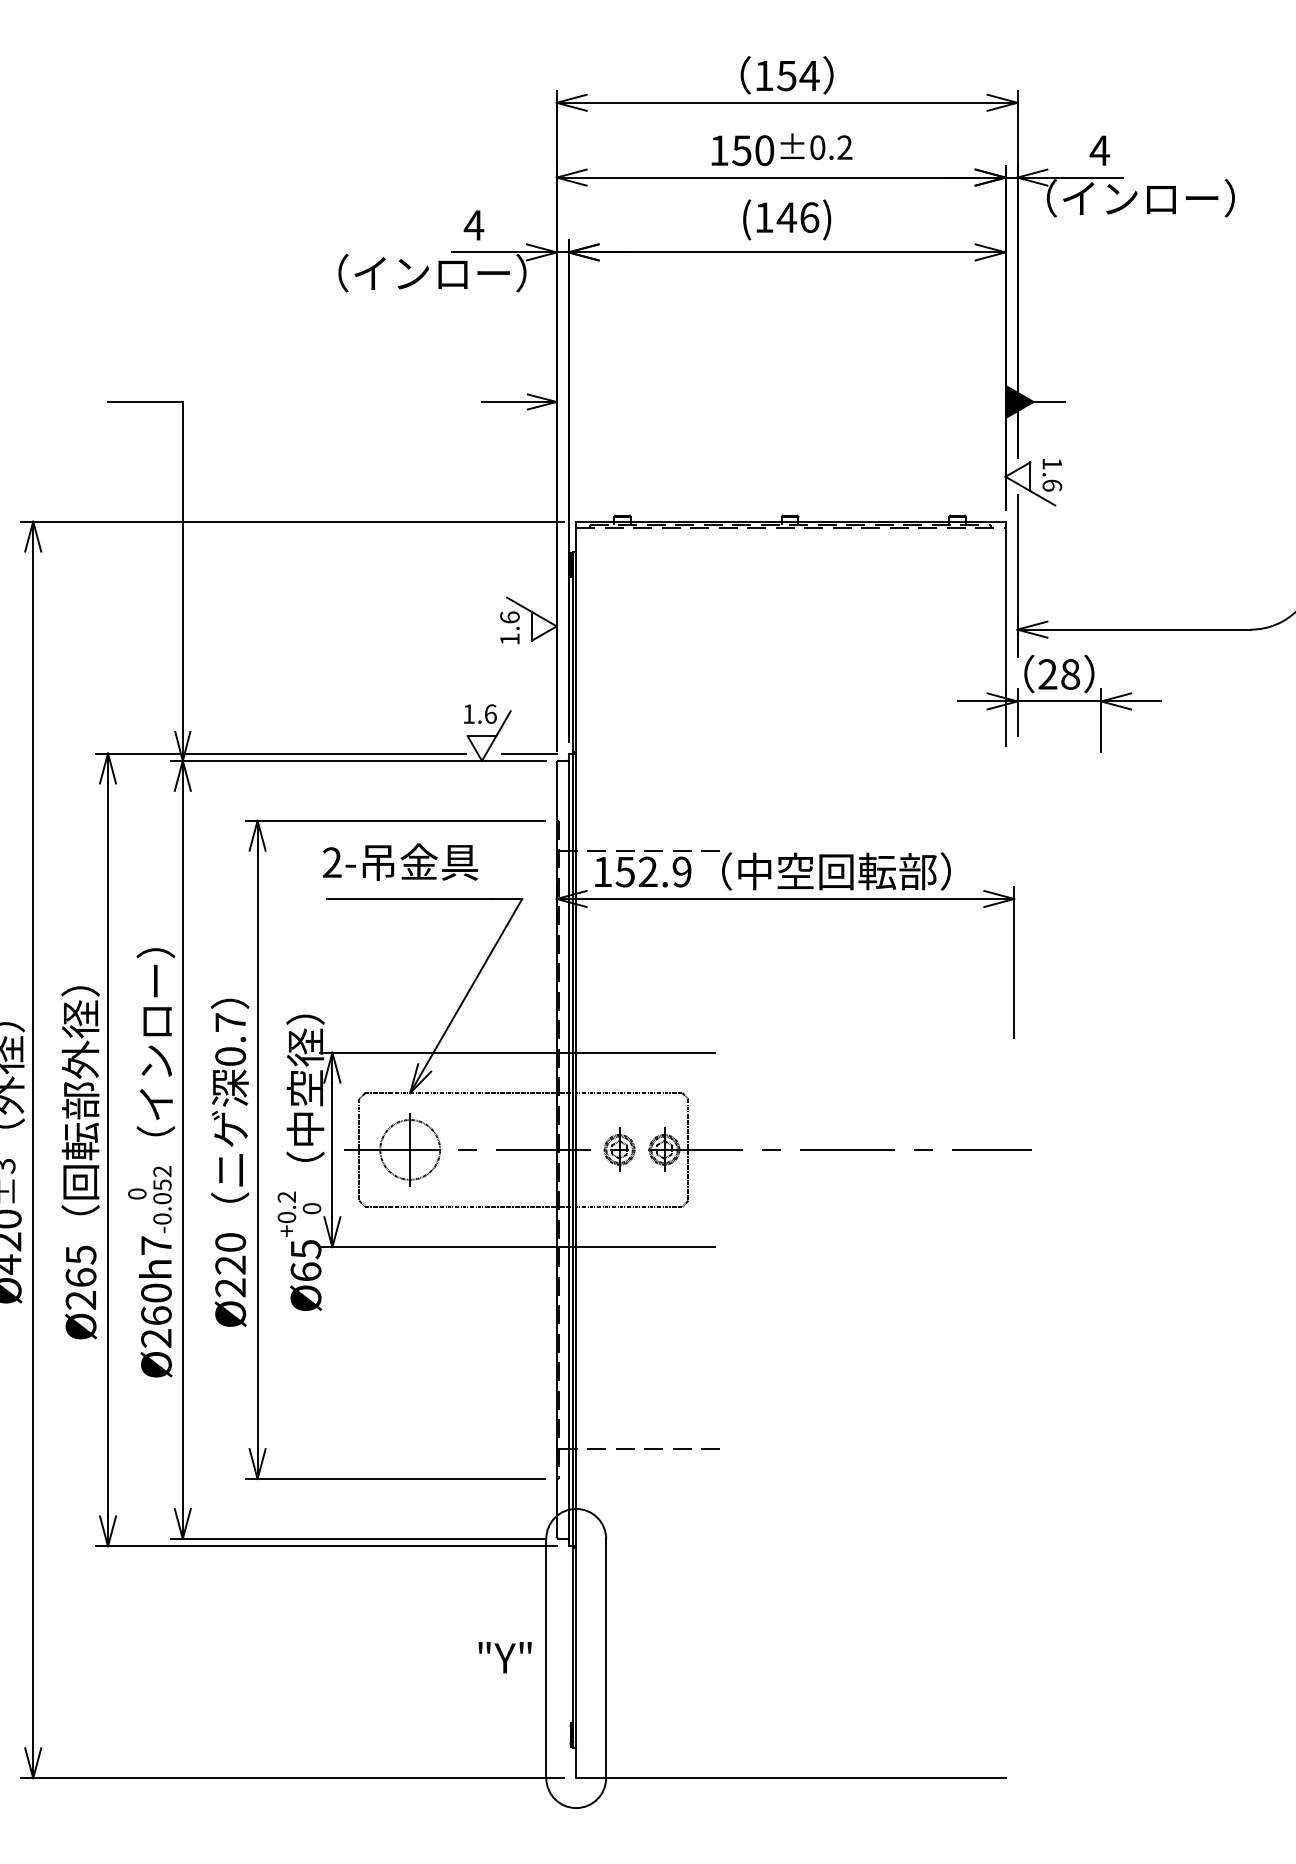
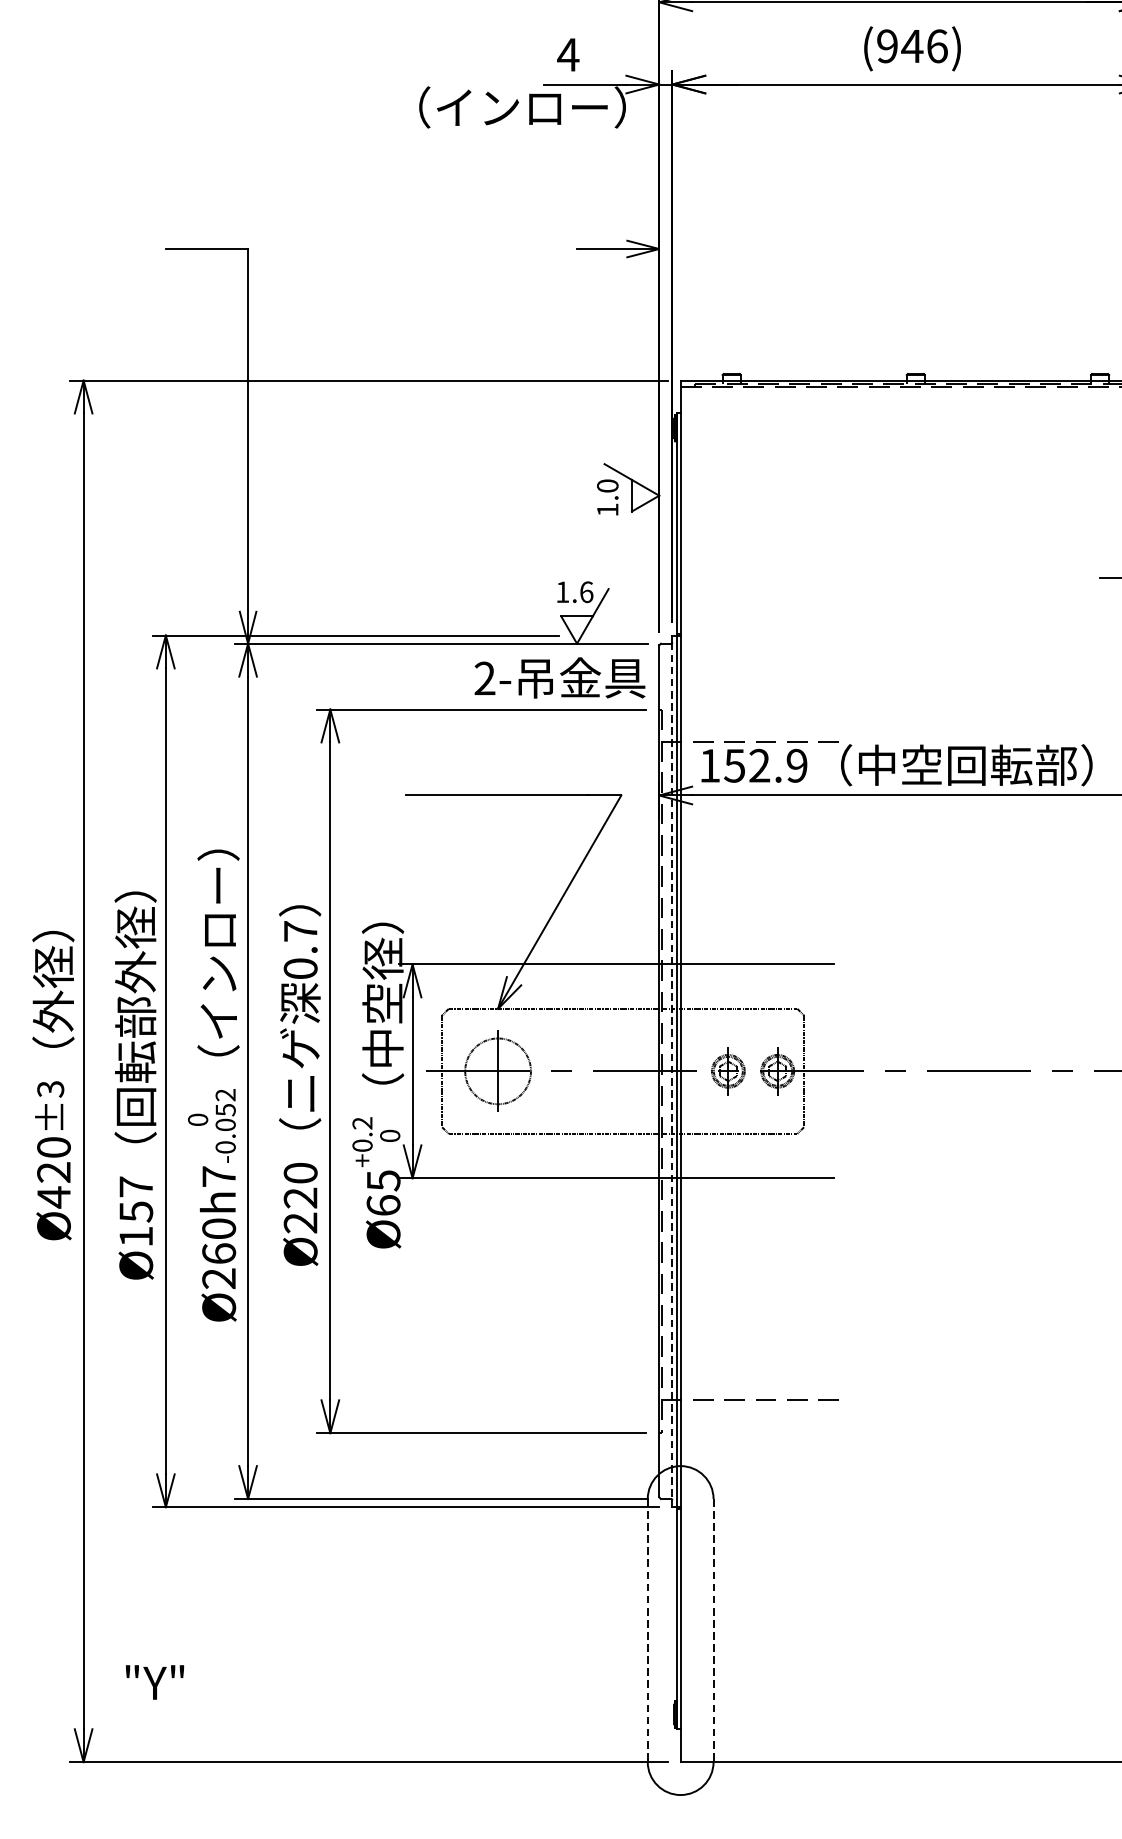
text: (764, 217) -> (887, 46), (146) -> (946)
text: (509, 617) -> (607, 485), 1.6 -> 1.0
line: (529, 753) -> (629, 635), removed
text: (400, 861) -> (560, 677), moved
line: (568, 1150) -> (672, 1072), solid -> dashed
text: (80, 1277) -> (135, 1211), Ø265 -> Ø157
text: (504, 1657) -> (154, 1682), moved
line: (546, 1658) -> (647, 1630), solid -> dashed
line: (606, 1658) -> (713, 1630), solid -> dashed

